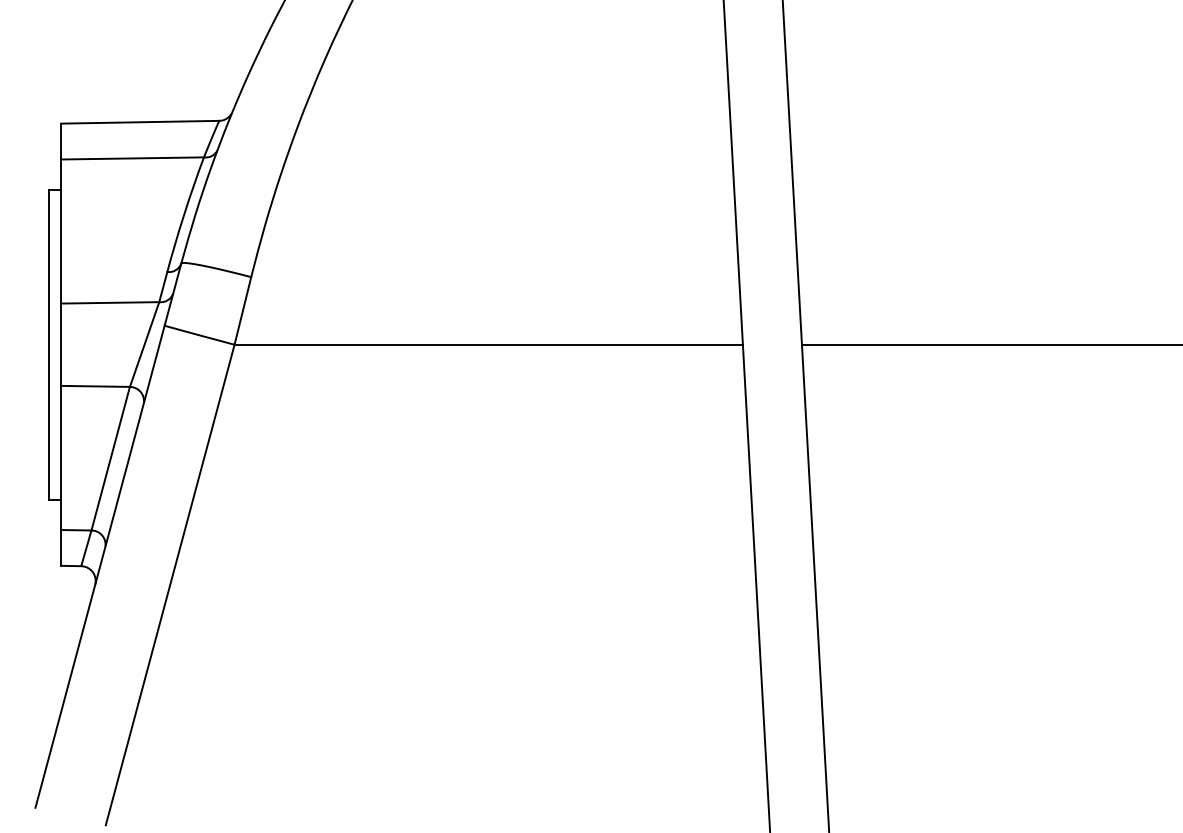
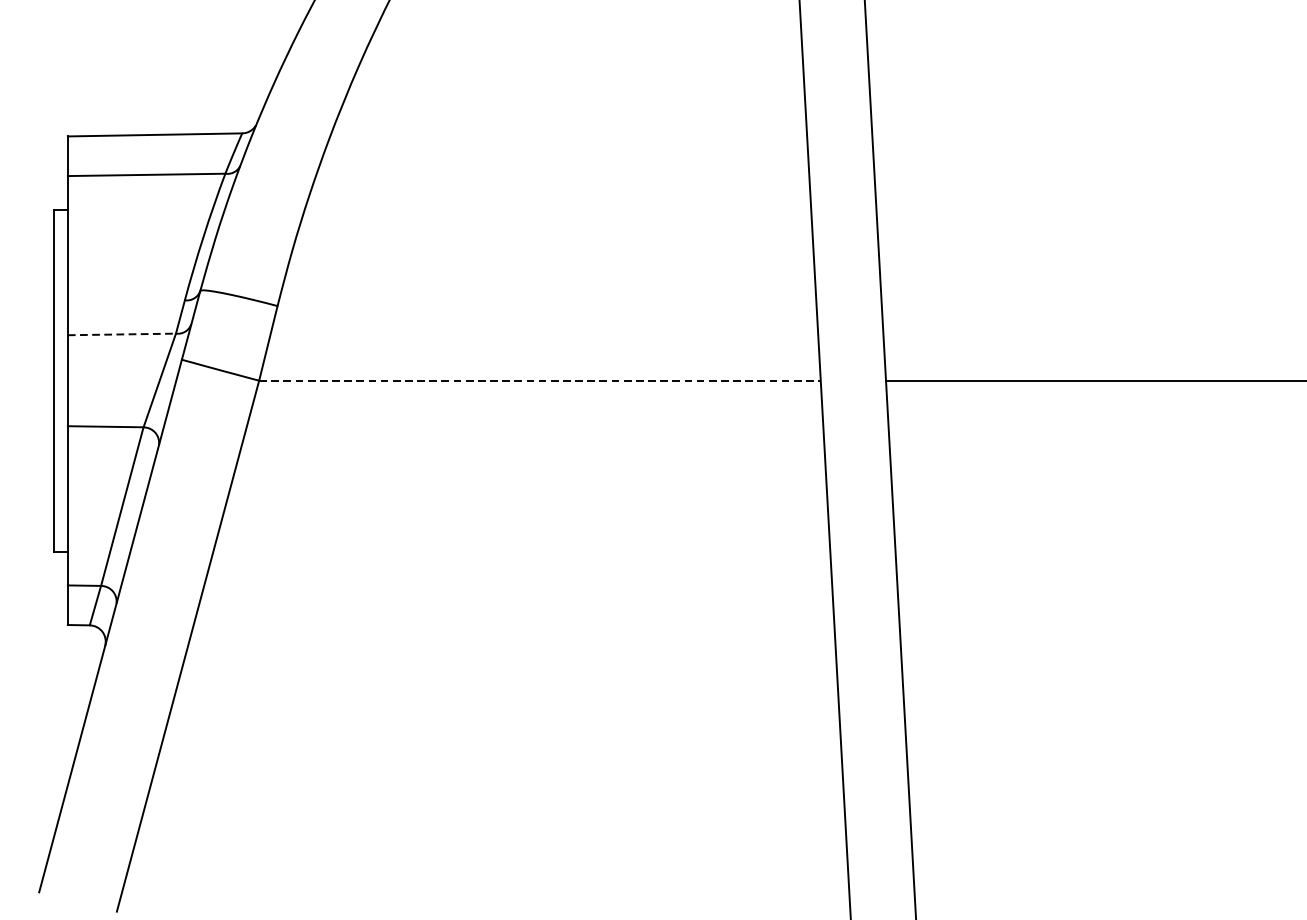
line: (110, 302) -> (122, 334), solid -> dashed
line: (489, 344) -> (540, 380), solid -> dashed

